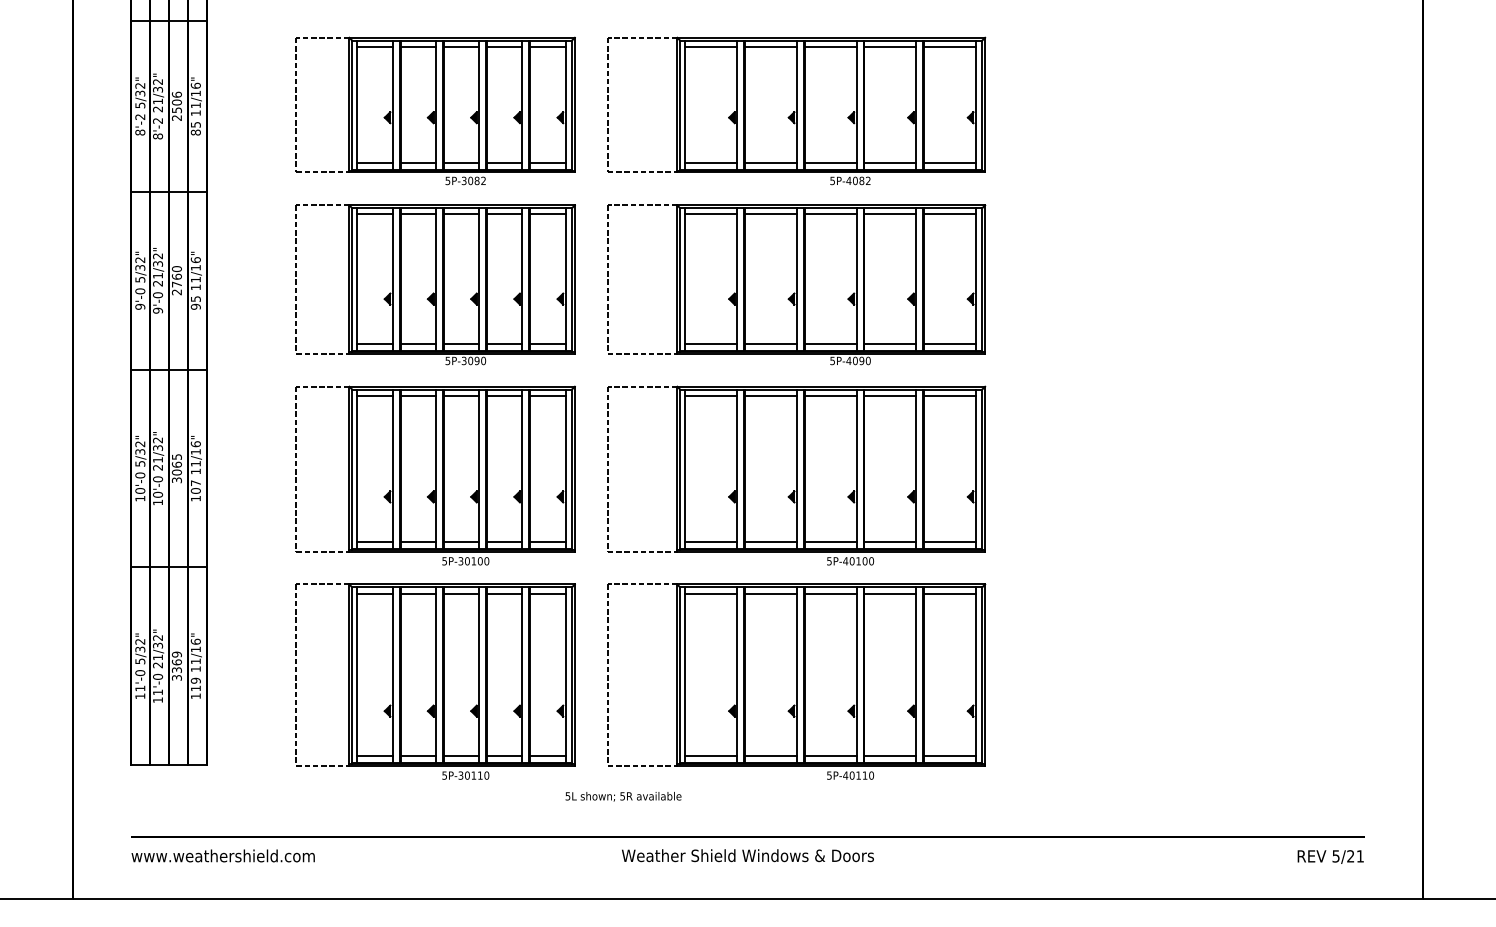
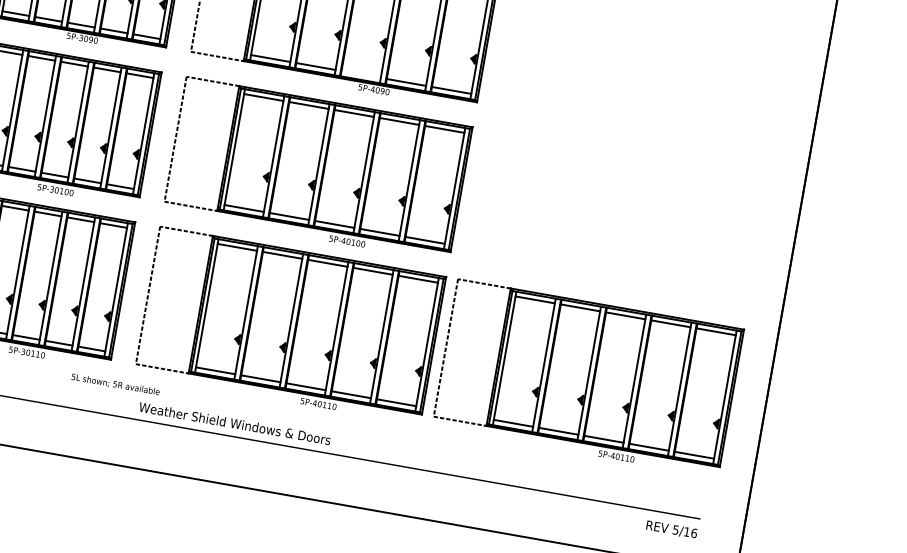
line: (830, 344) -> (361, 74), removed
part: (1189, 681) -> (588, 377), added
text: (623, 796) -> (115, 384), moved
text: (747, 855) -> (234, 423), moved
text: (1355, 856) -> (690, 532), 5/21 -> 5/16

